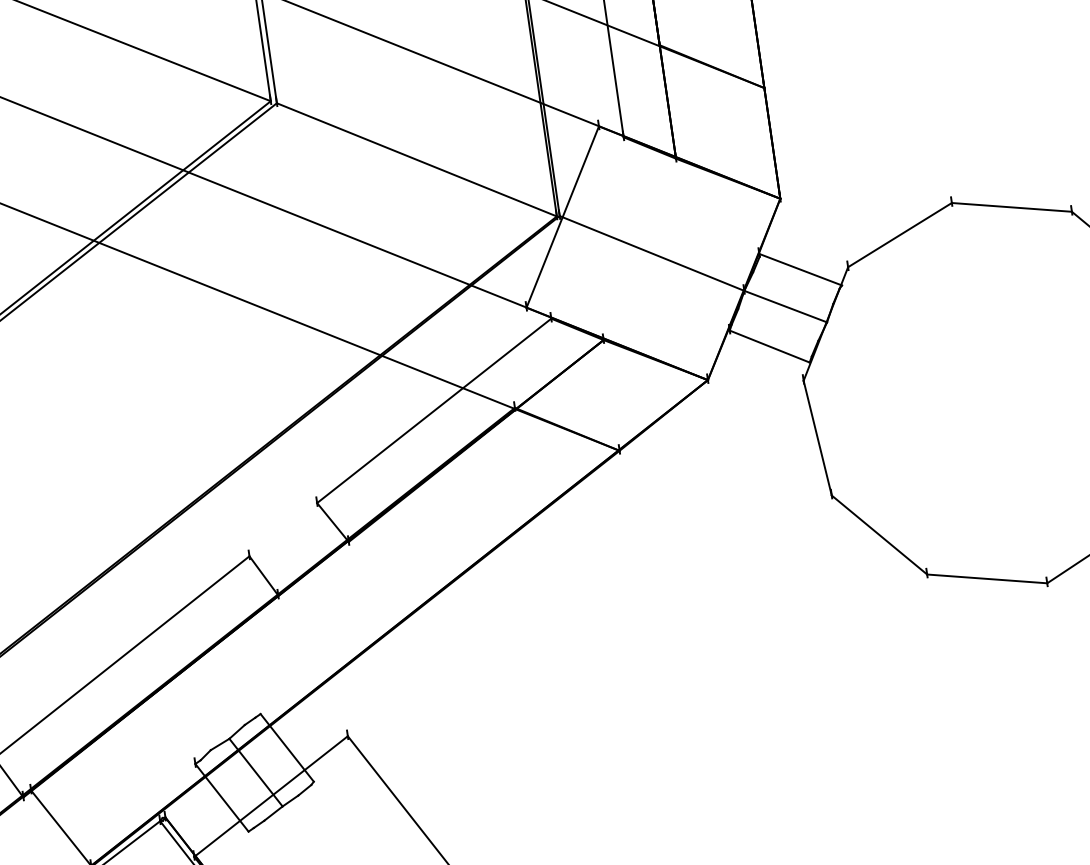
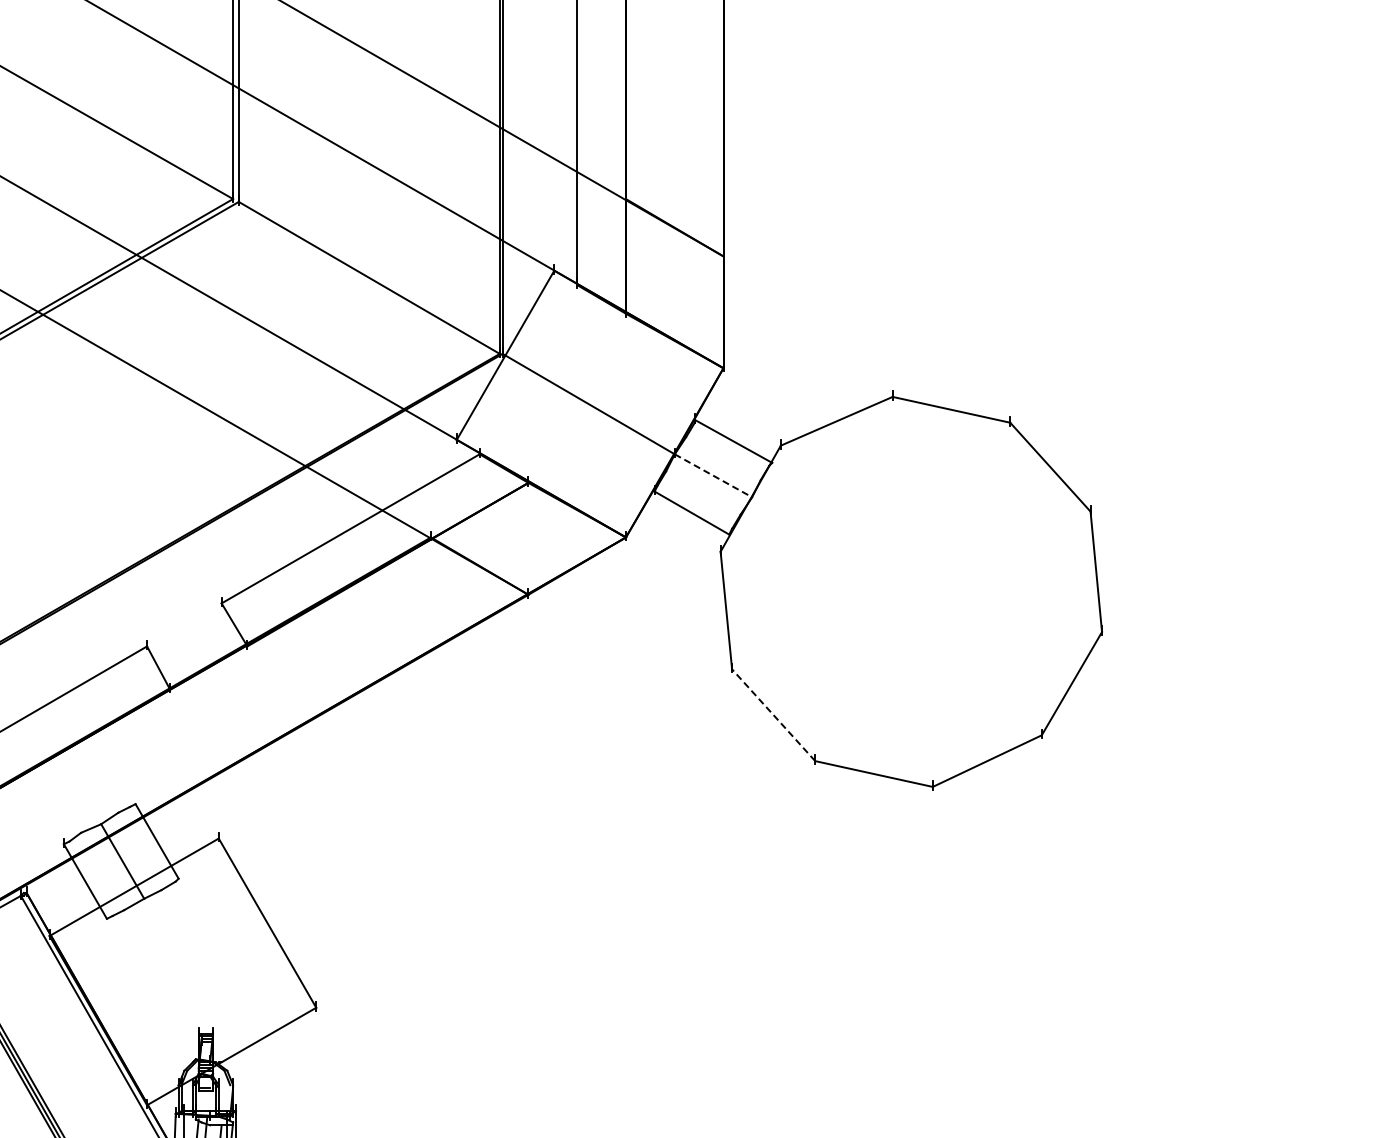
line: (785, 307) -> (713, 476), solid -> dashed
line: (879, 535) -> (773, 715), solid -> dashed

